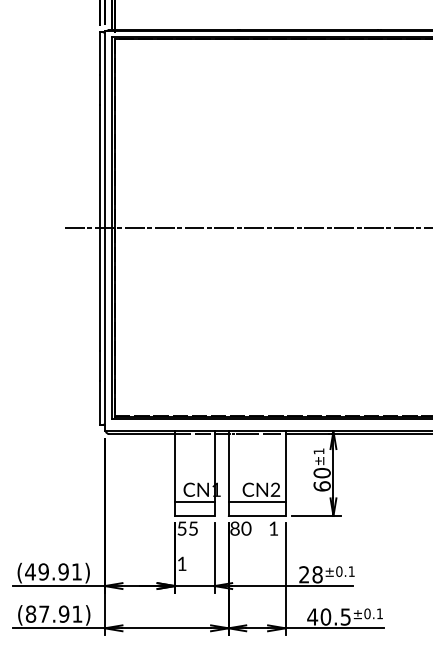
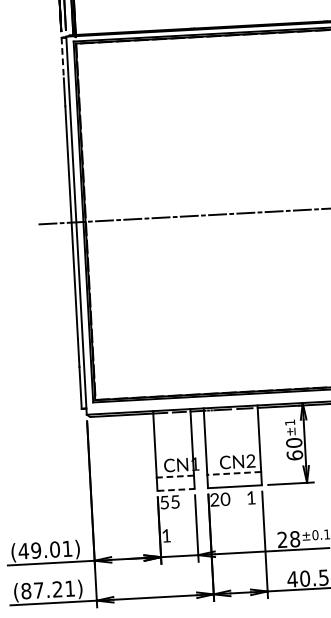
line: (99, 54) -> (62, 58), solid -> dashed
line: (194, 501) -> (175, 476), solid -> dashed
line: (257, 501) -> (234, 473), solid -> dashed
line: (195, 515) -> (176, 489), solid -> dashed
text: (234, 528) -> (214, 499), 80 -> 20
text: (63, 571) -> (54, 549), (49.91) -> (49.01)
text: (64, 613) -> (57, 588), (87.91) -> (87.21)

